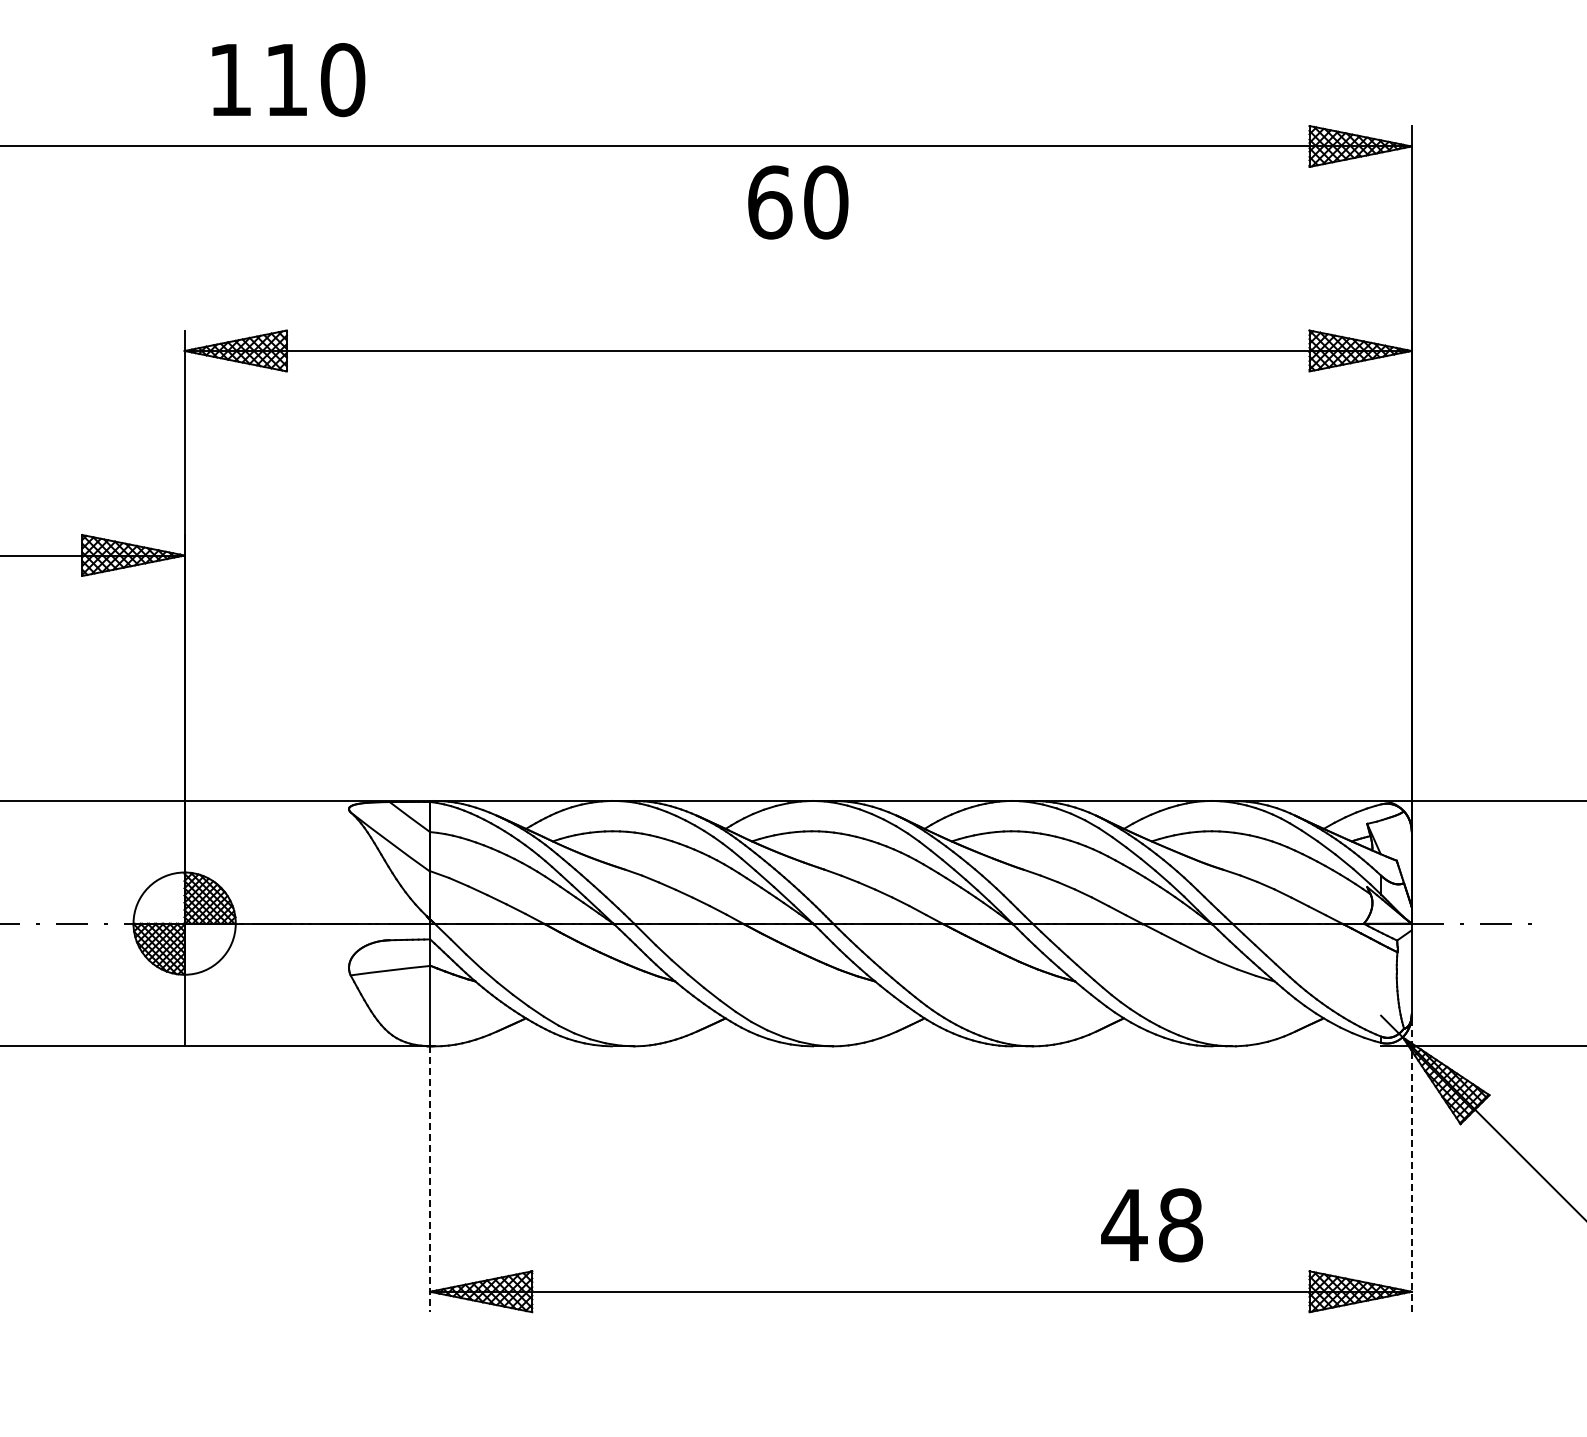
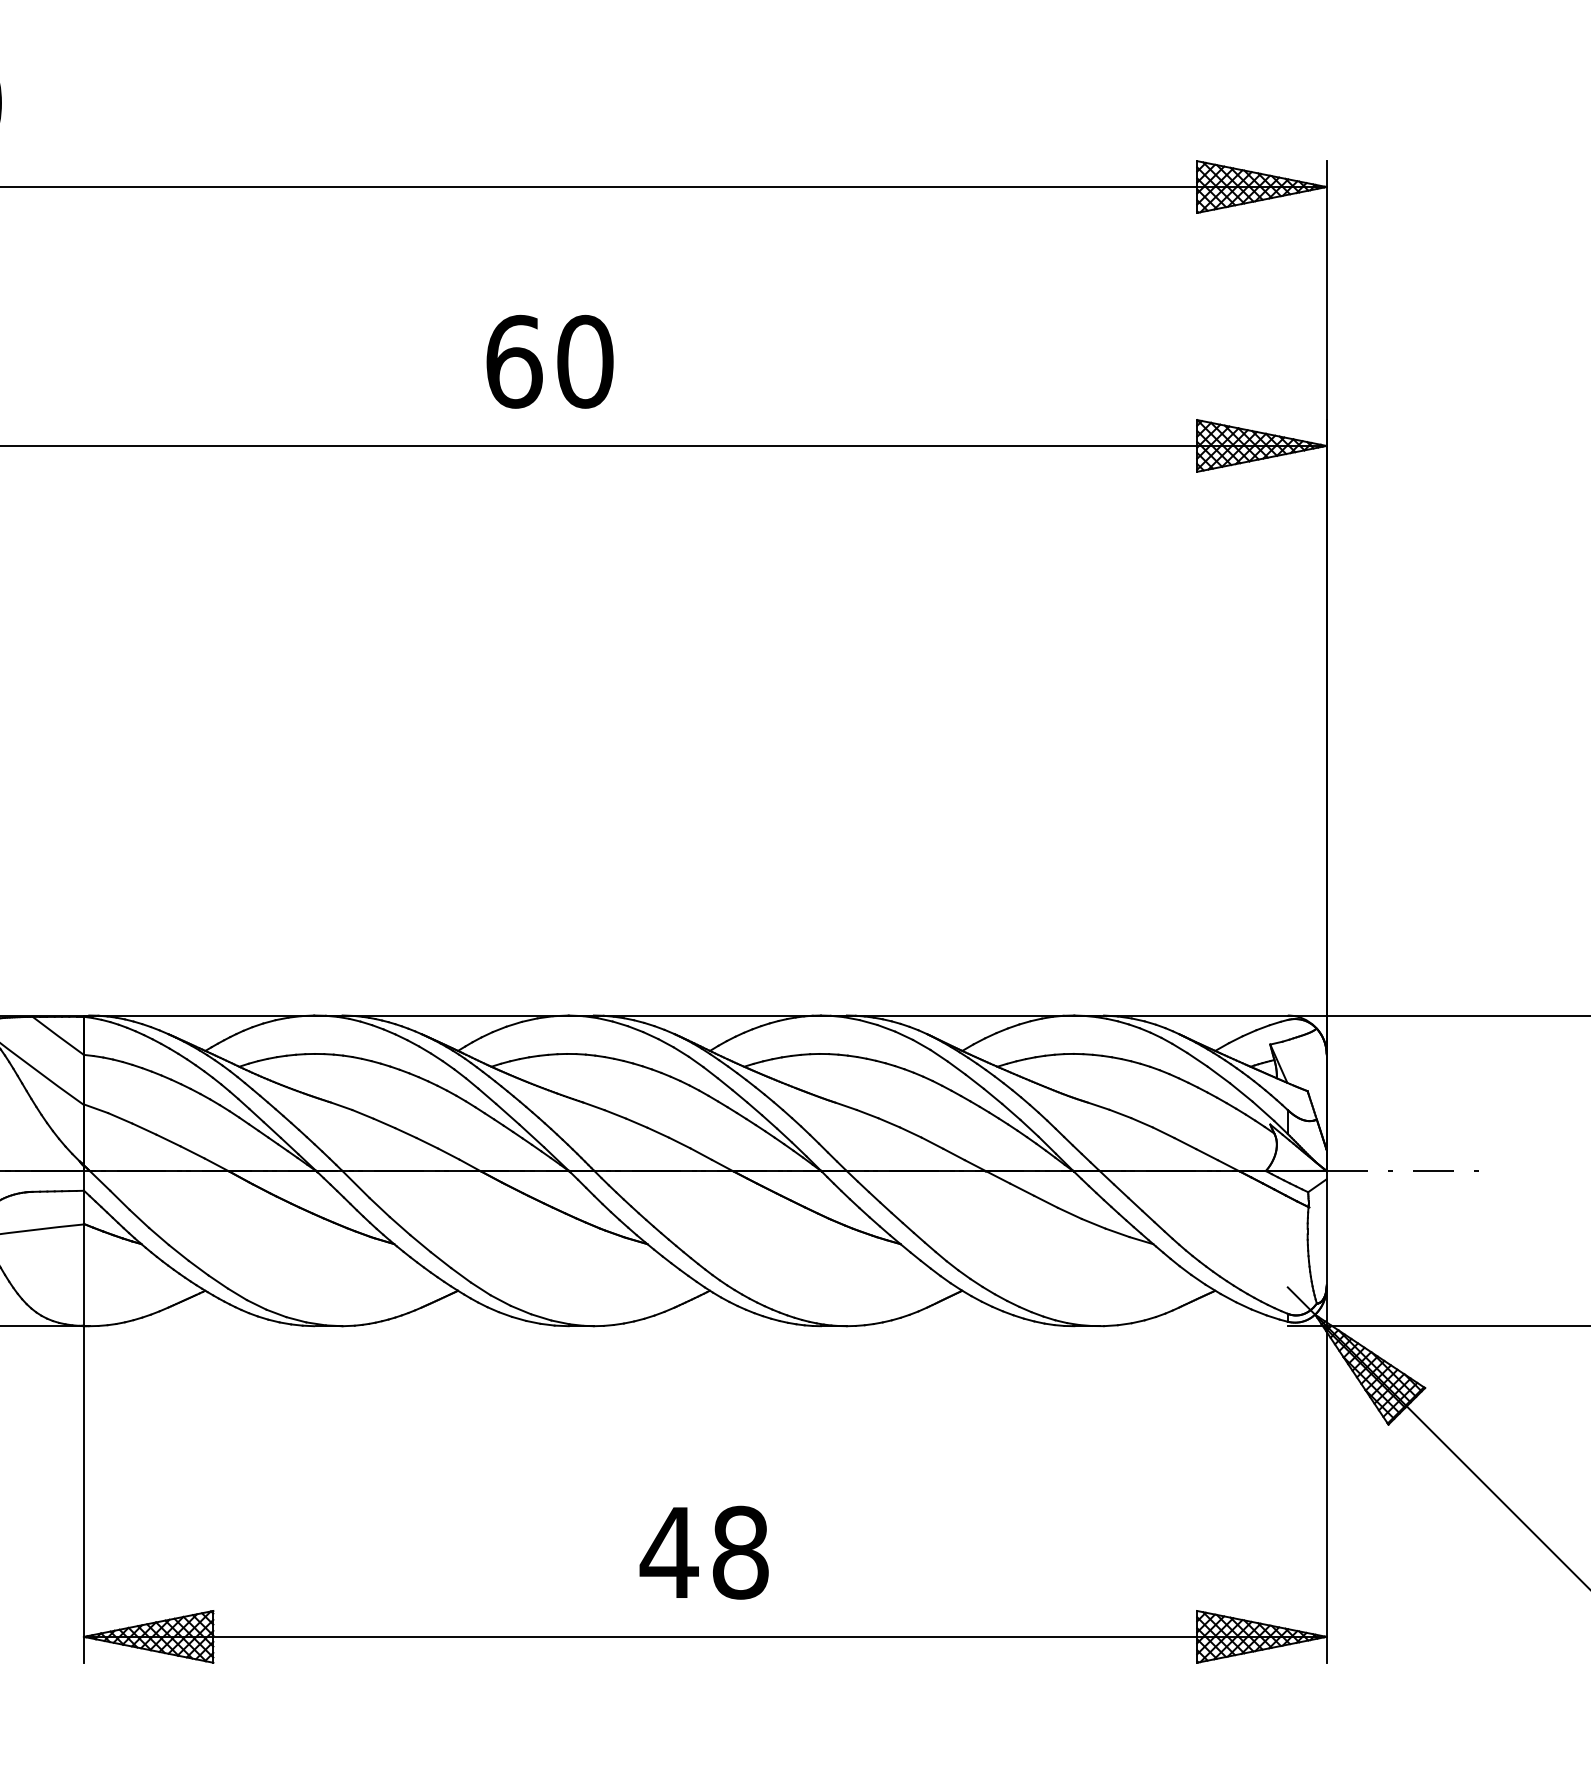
text: (798, 202) -> (550, 361), moved
line: (1411, 1163) -> (1326, 1474), dashed -> solid
line: (430, 1179) -> (84, 1494), dashed -> solid
text: (1151, 1225) -> (703, 1552), moved

